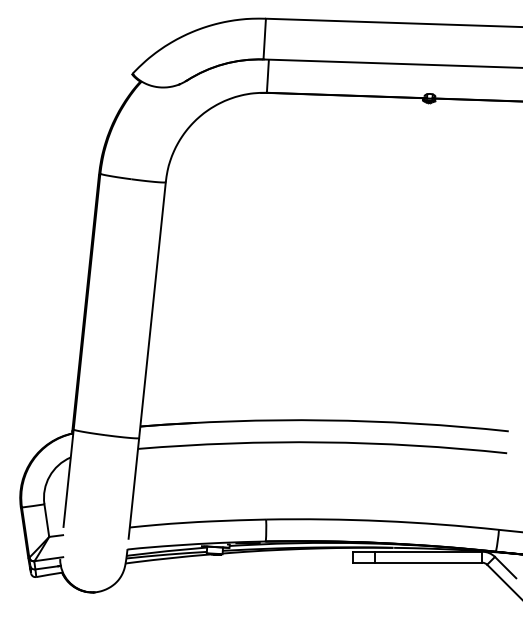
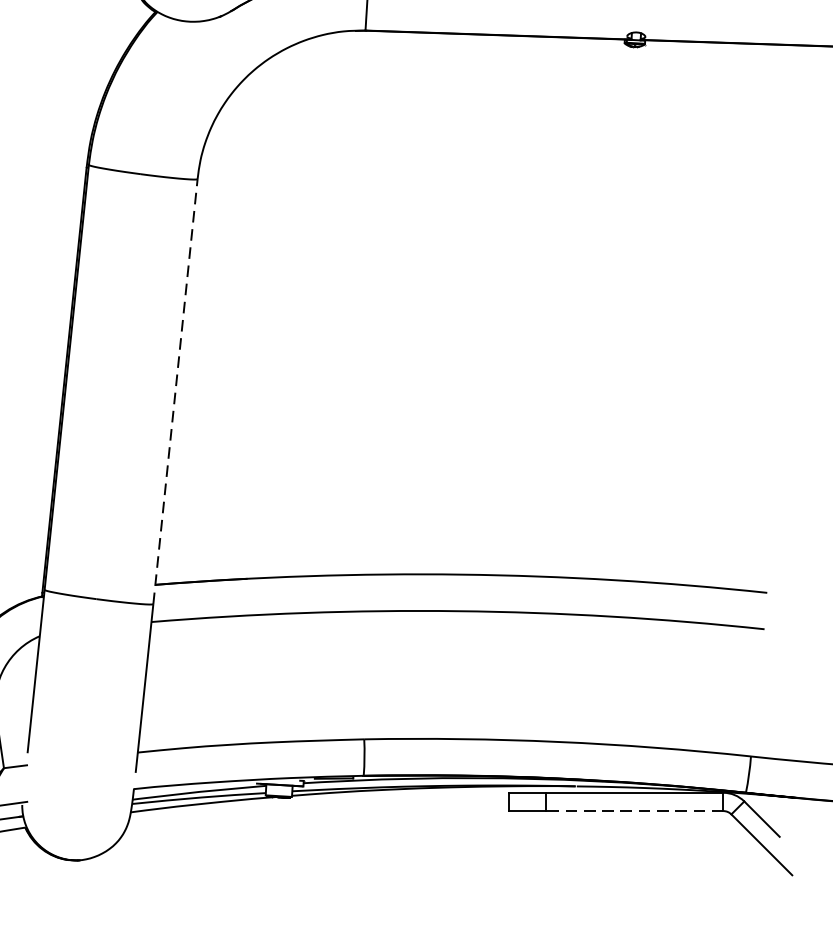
line: (152, 310) -> (175, 392), solid -> dashed
line: (428, 562) -> (633, 810), solid -> dashed

